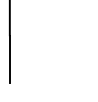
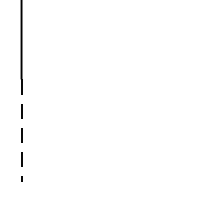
line: (9, 59) -> (20, 130), solid -> dashed

